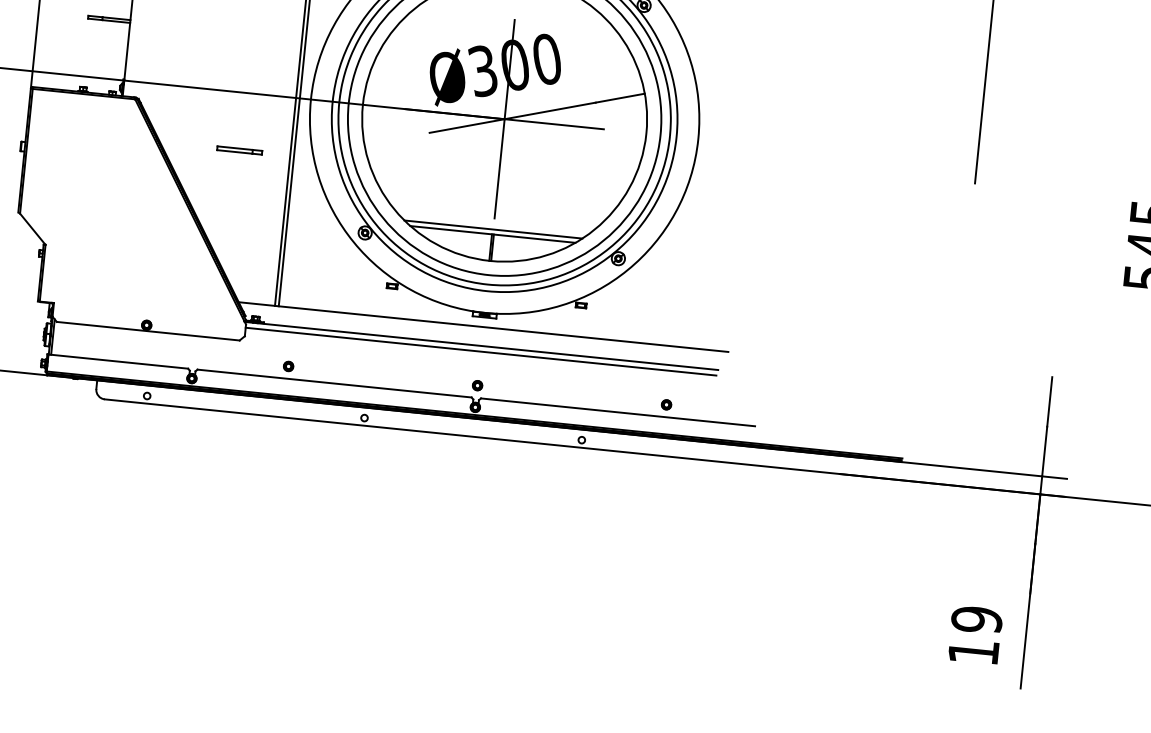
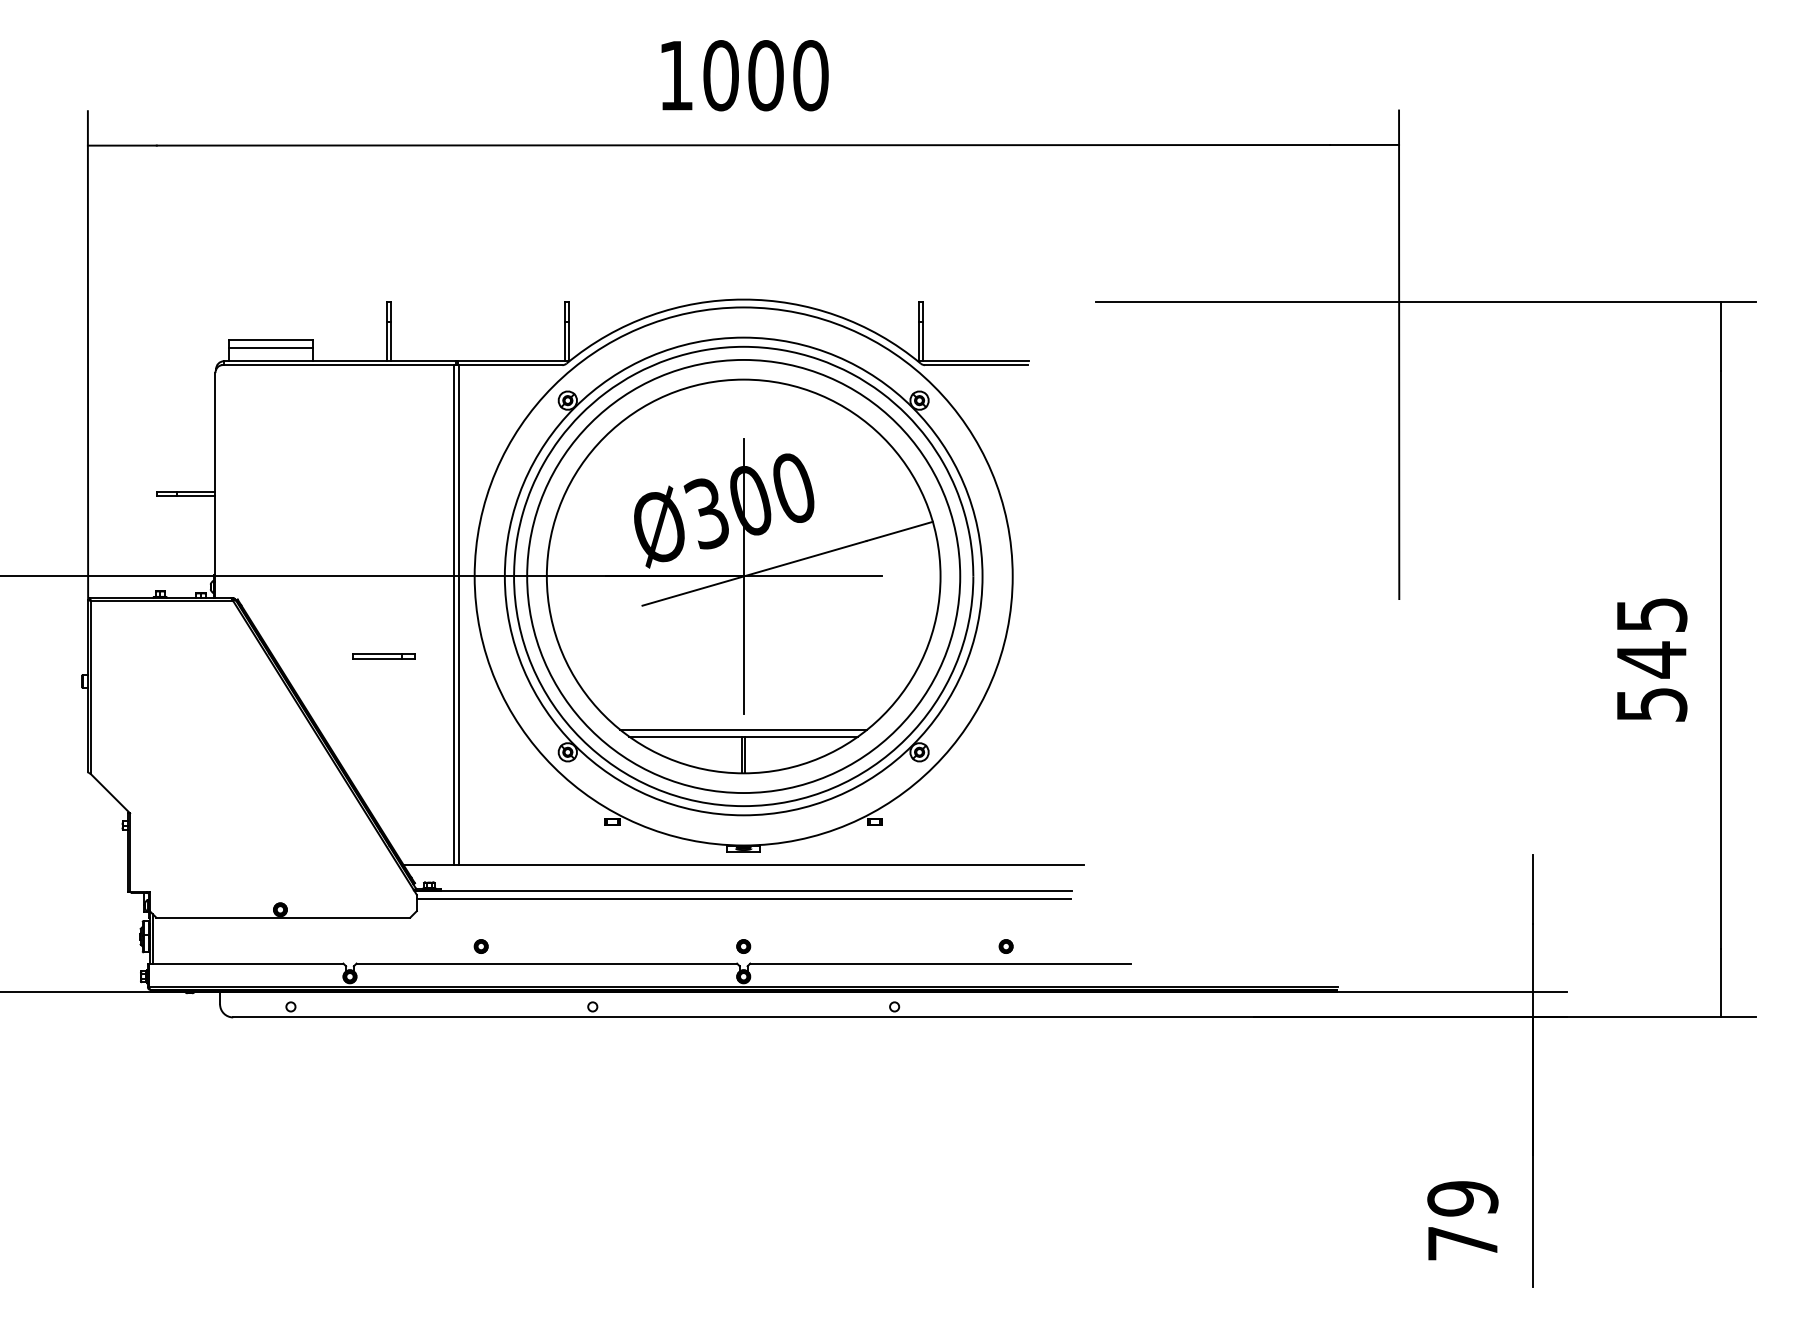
text: (973, 652) -> (1462, 1243), 19 -> 79

